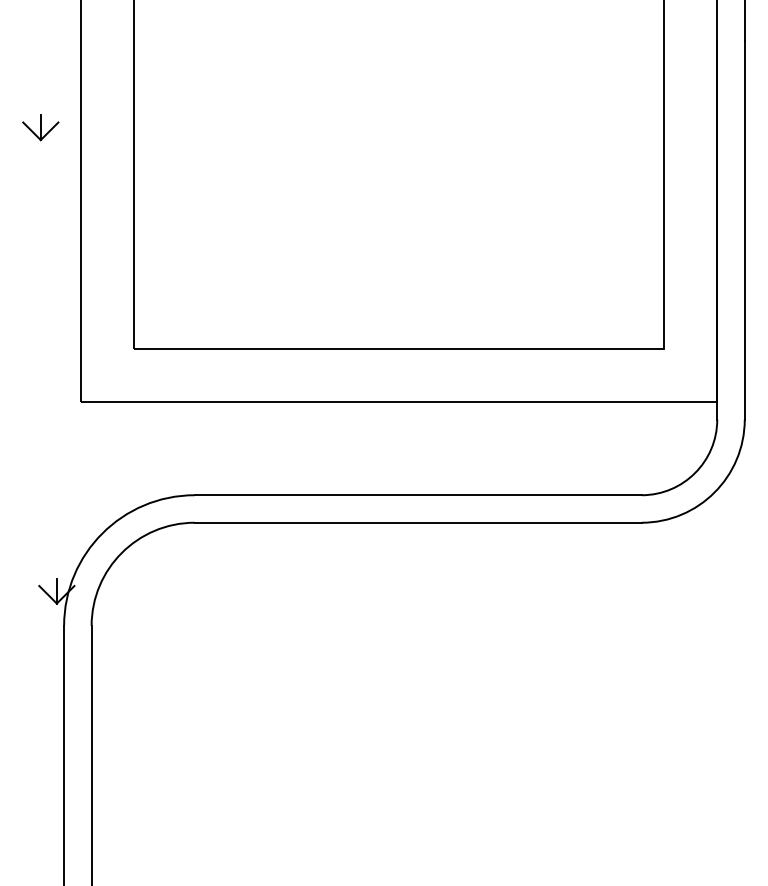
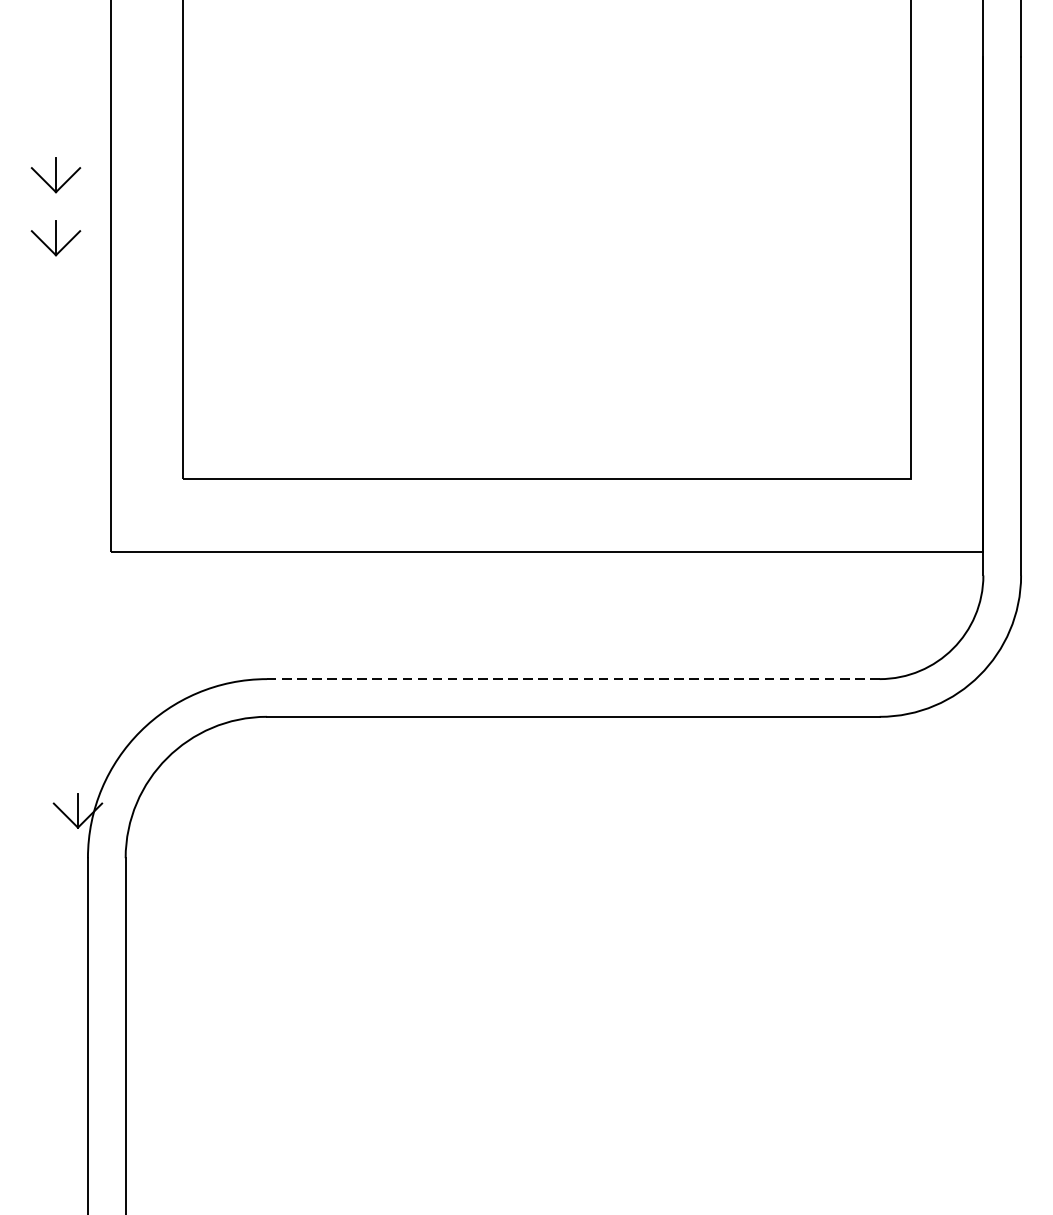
part: (40, 173) -> (55, 238), added
line: (417, 495) -> (572, 679), solid -> dashed

